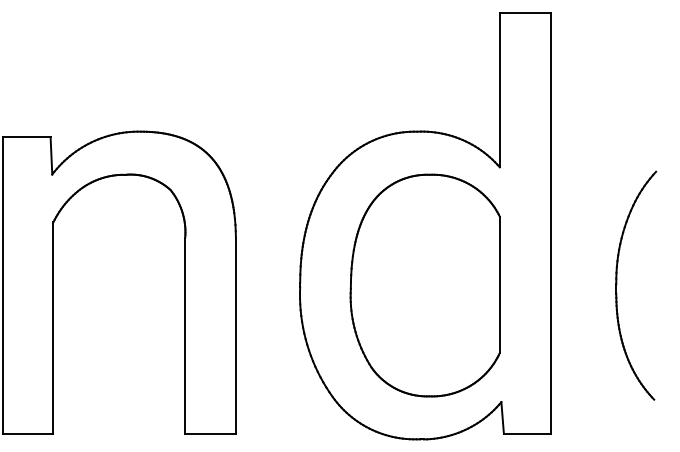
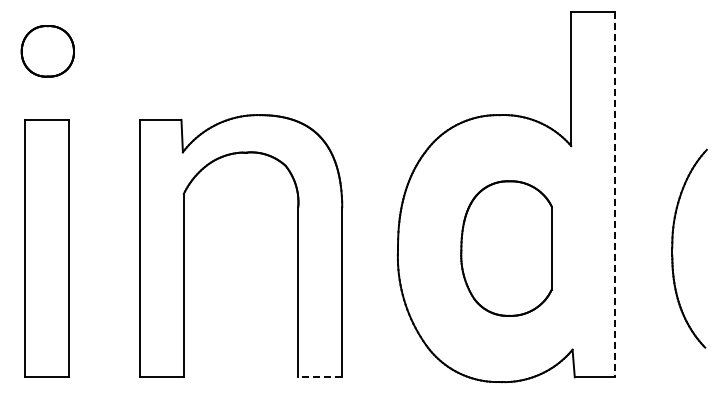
line: (550, 223) -> (615, 194), solid -> dashed
part: (425, 285) -> (506, 248), size x0.7
line: (210, 434) -> (320, 377), solid -> dashed

